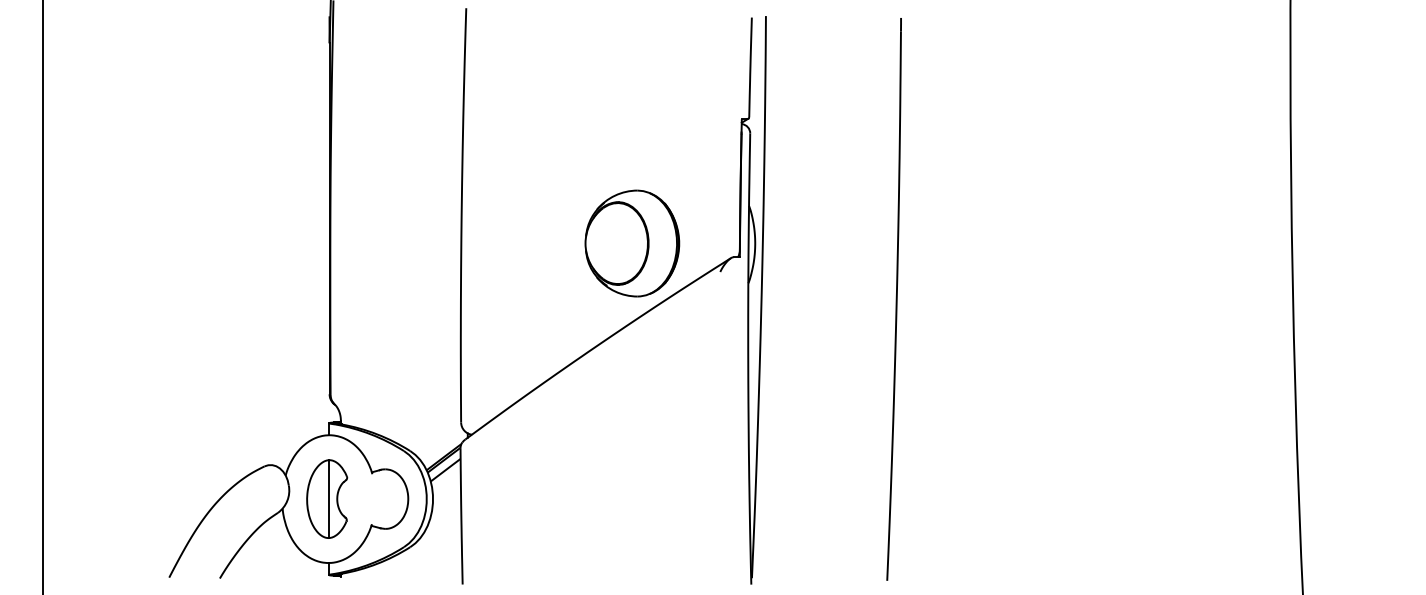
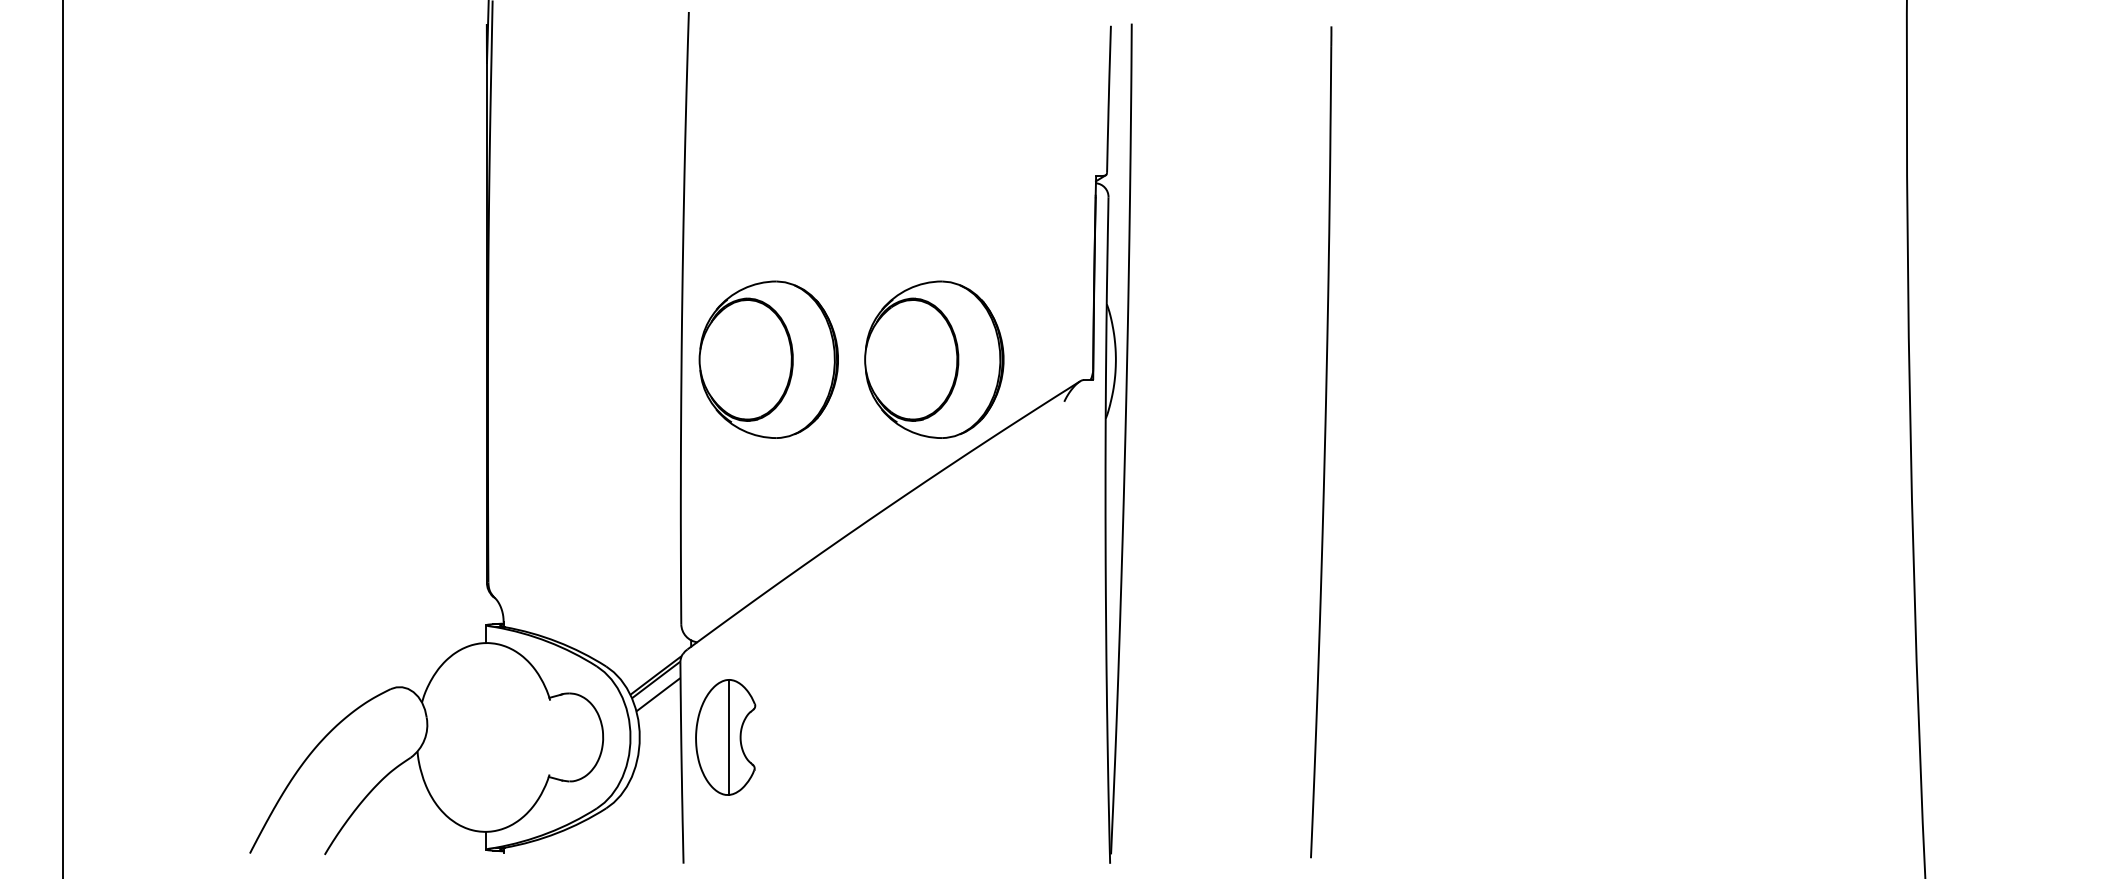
part: (520, 243) -> (769, 359), added
part: (327, 498) -> (726, 736), moved

